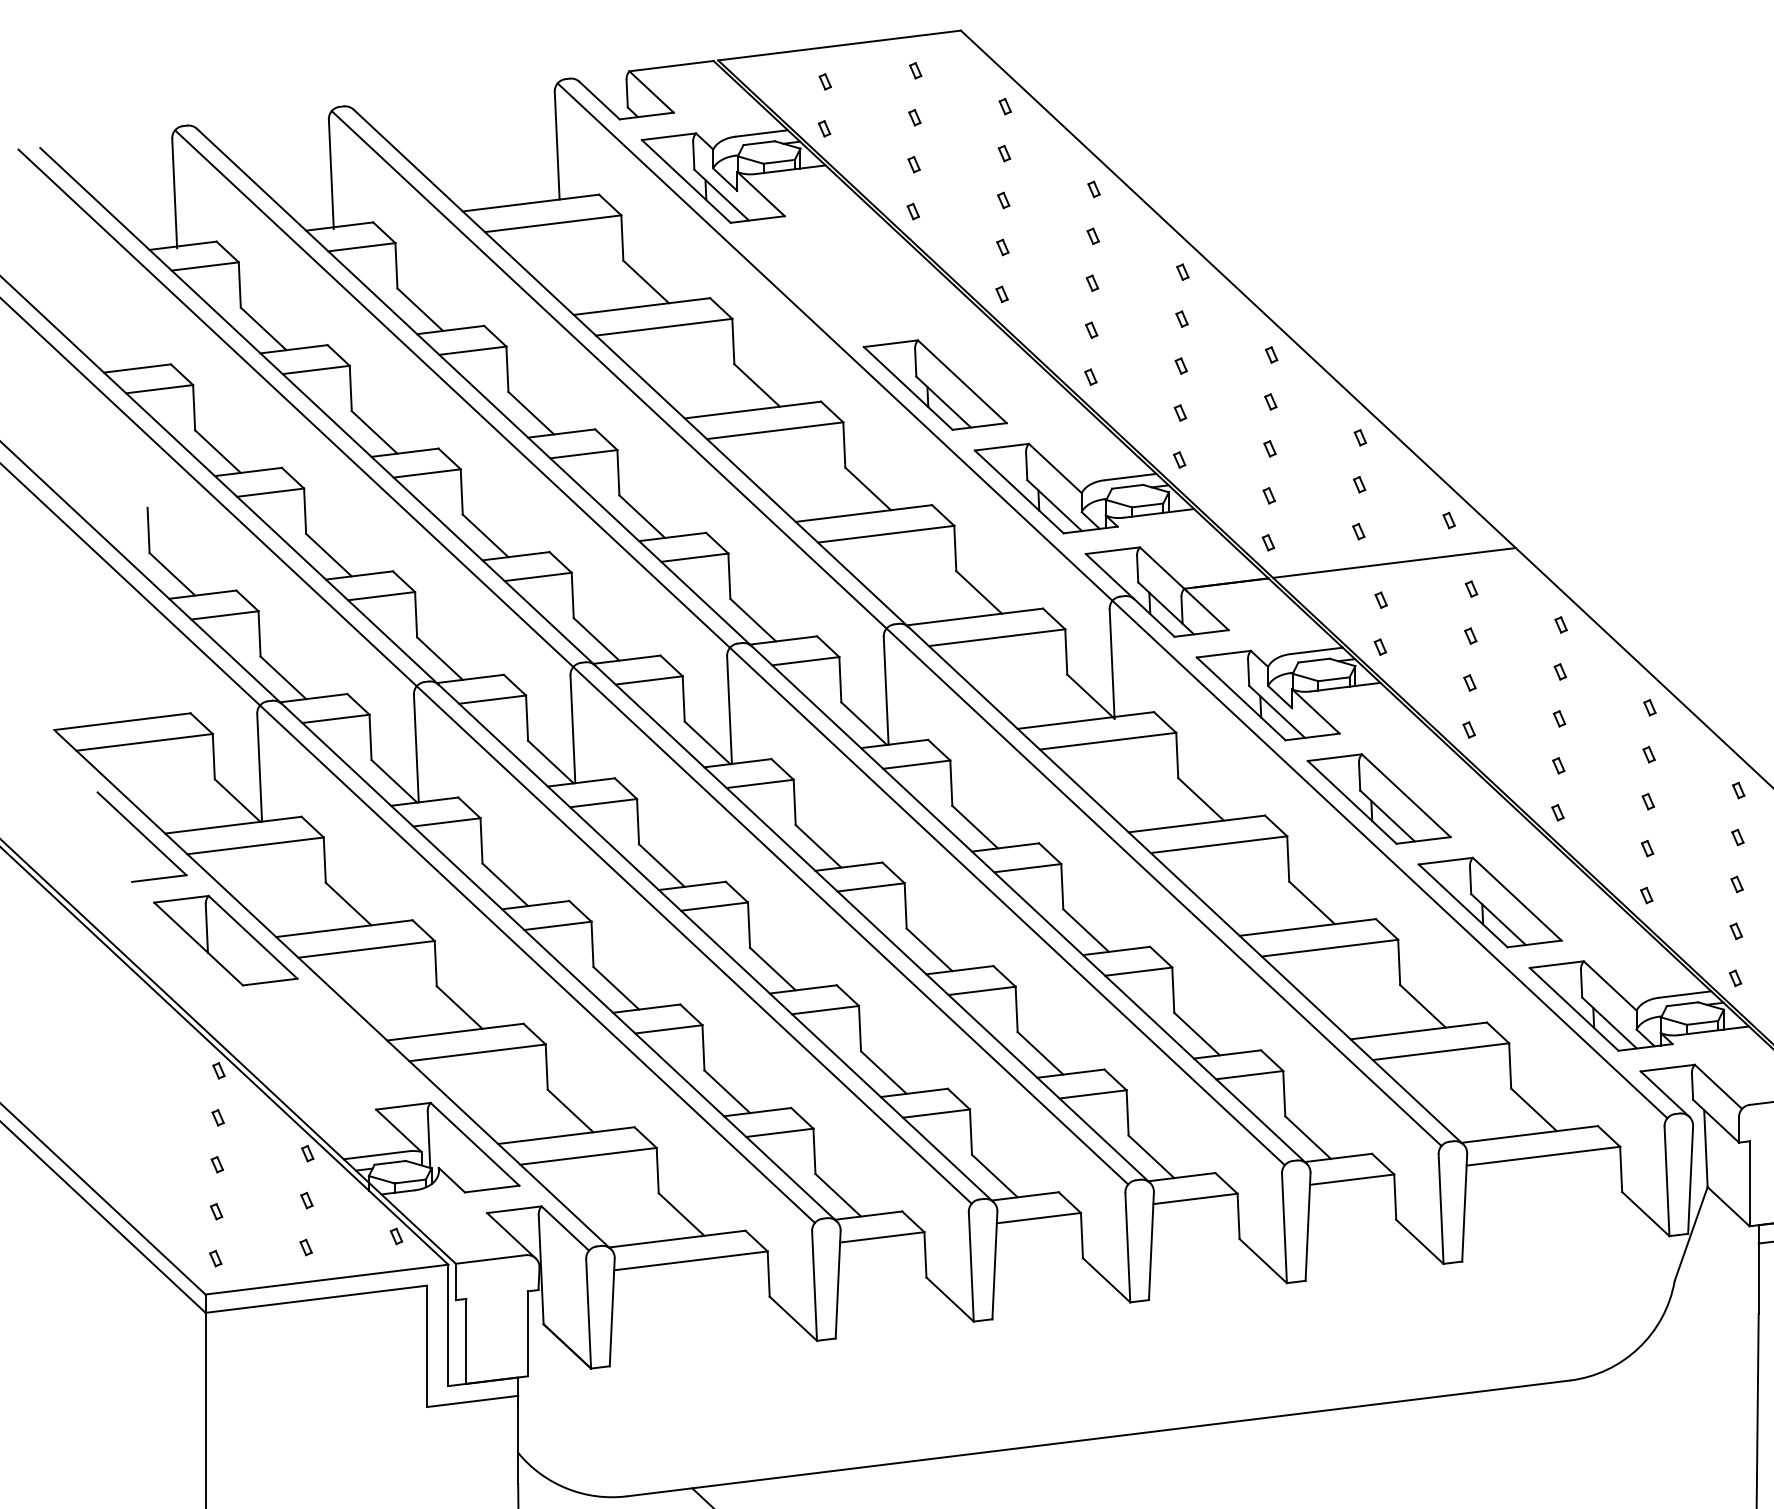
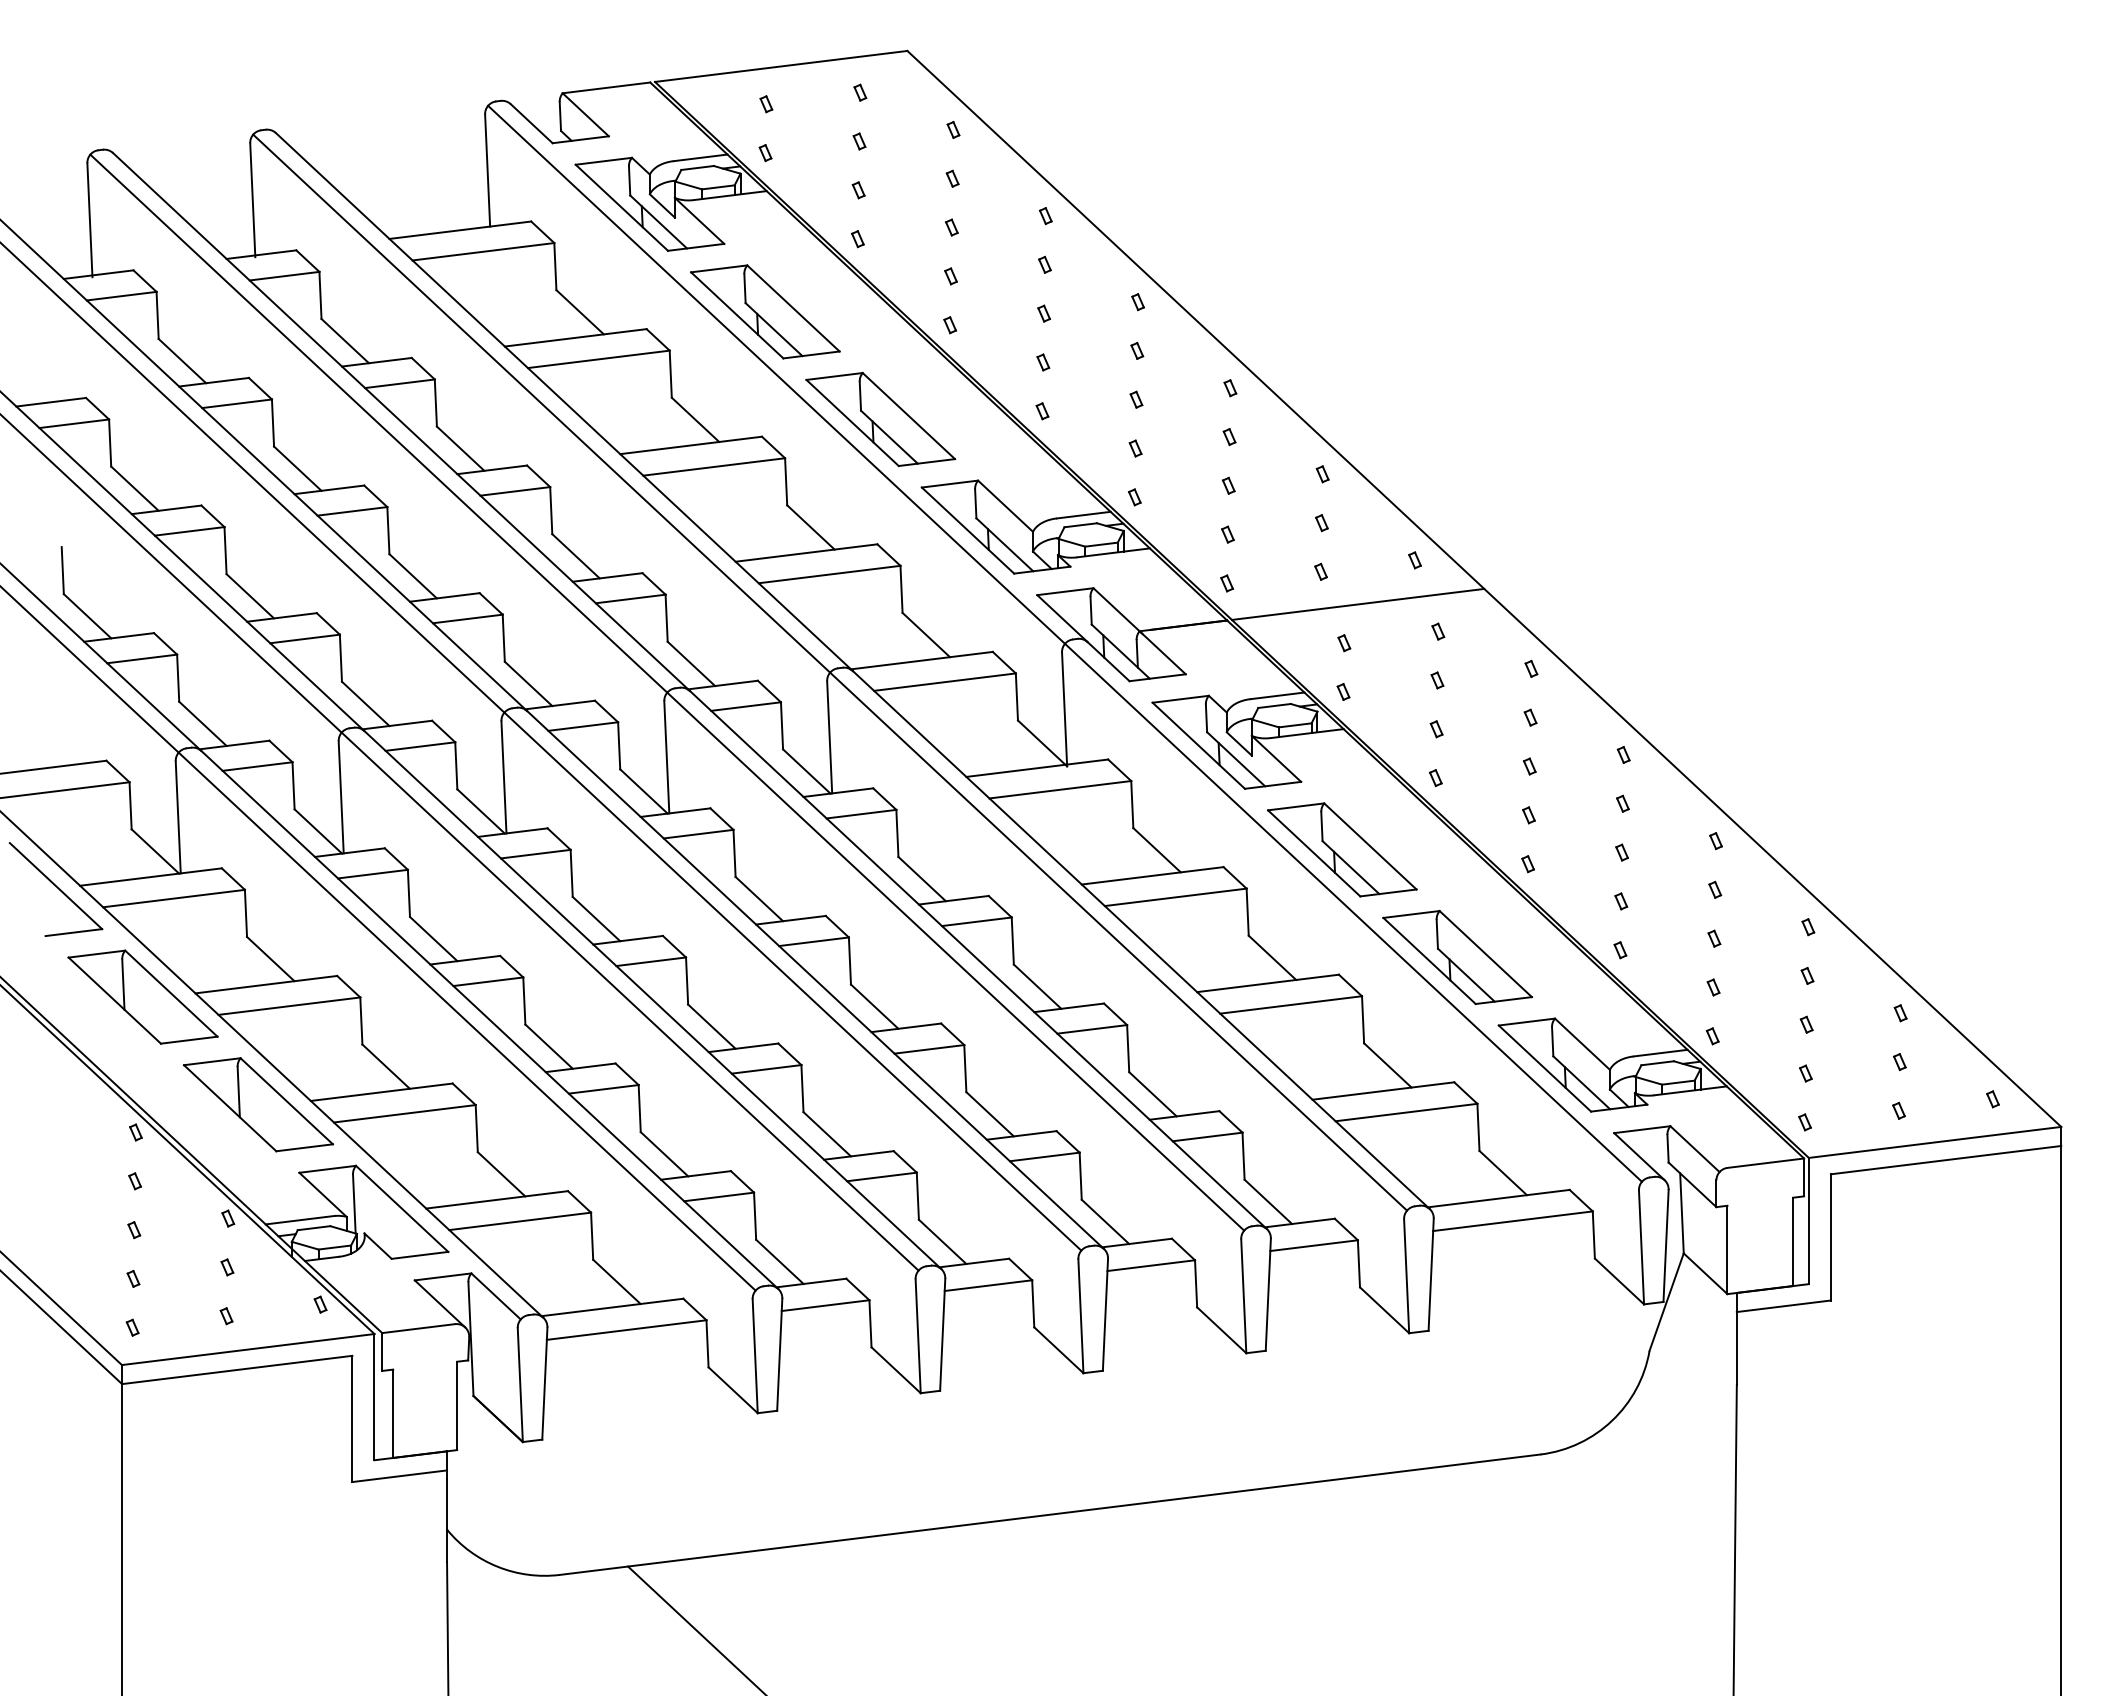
part: (824, 281) -> (765, 311), added
part: (336, 1043) -> (258, 1104), added

